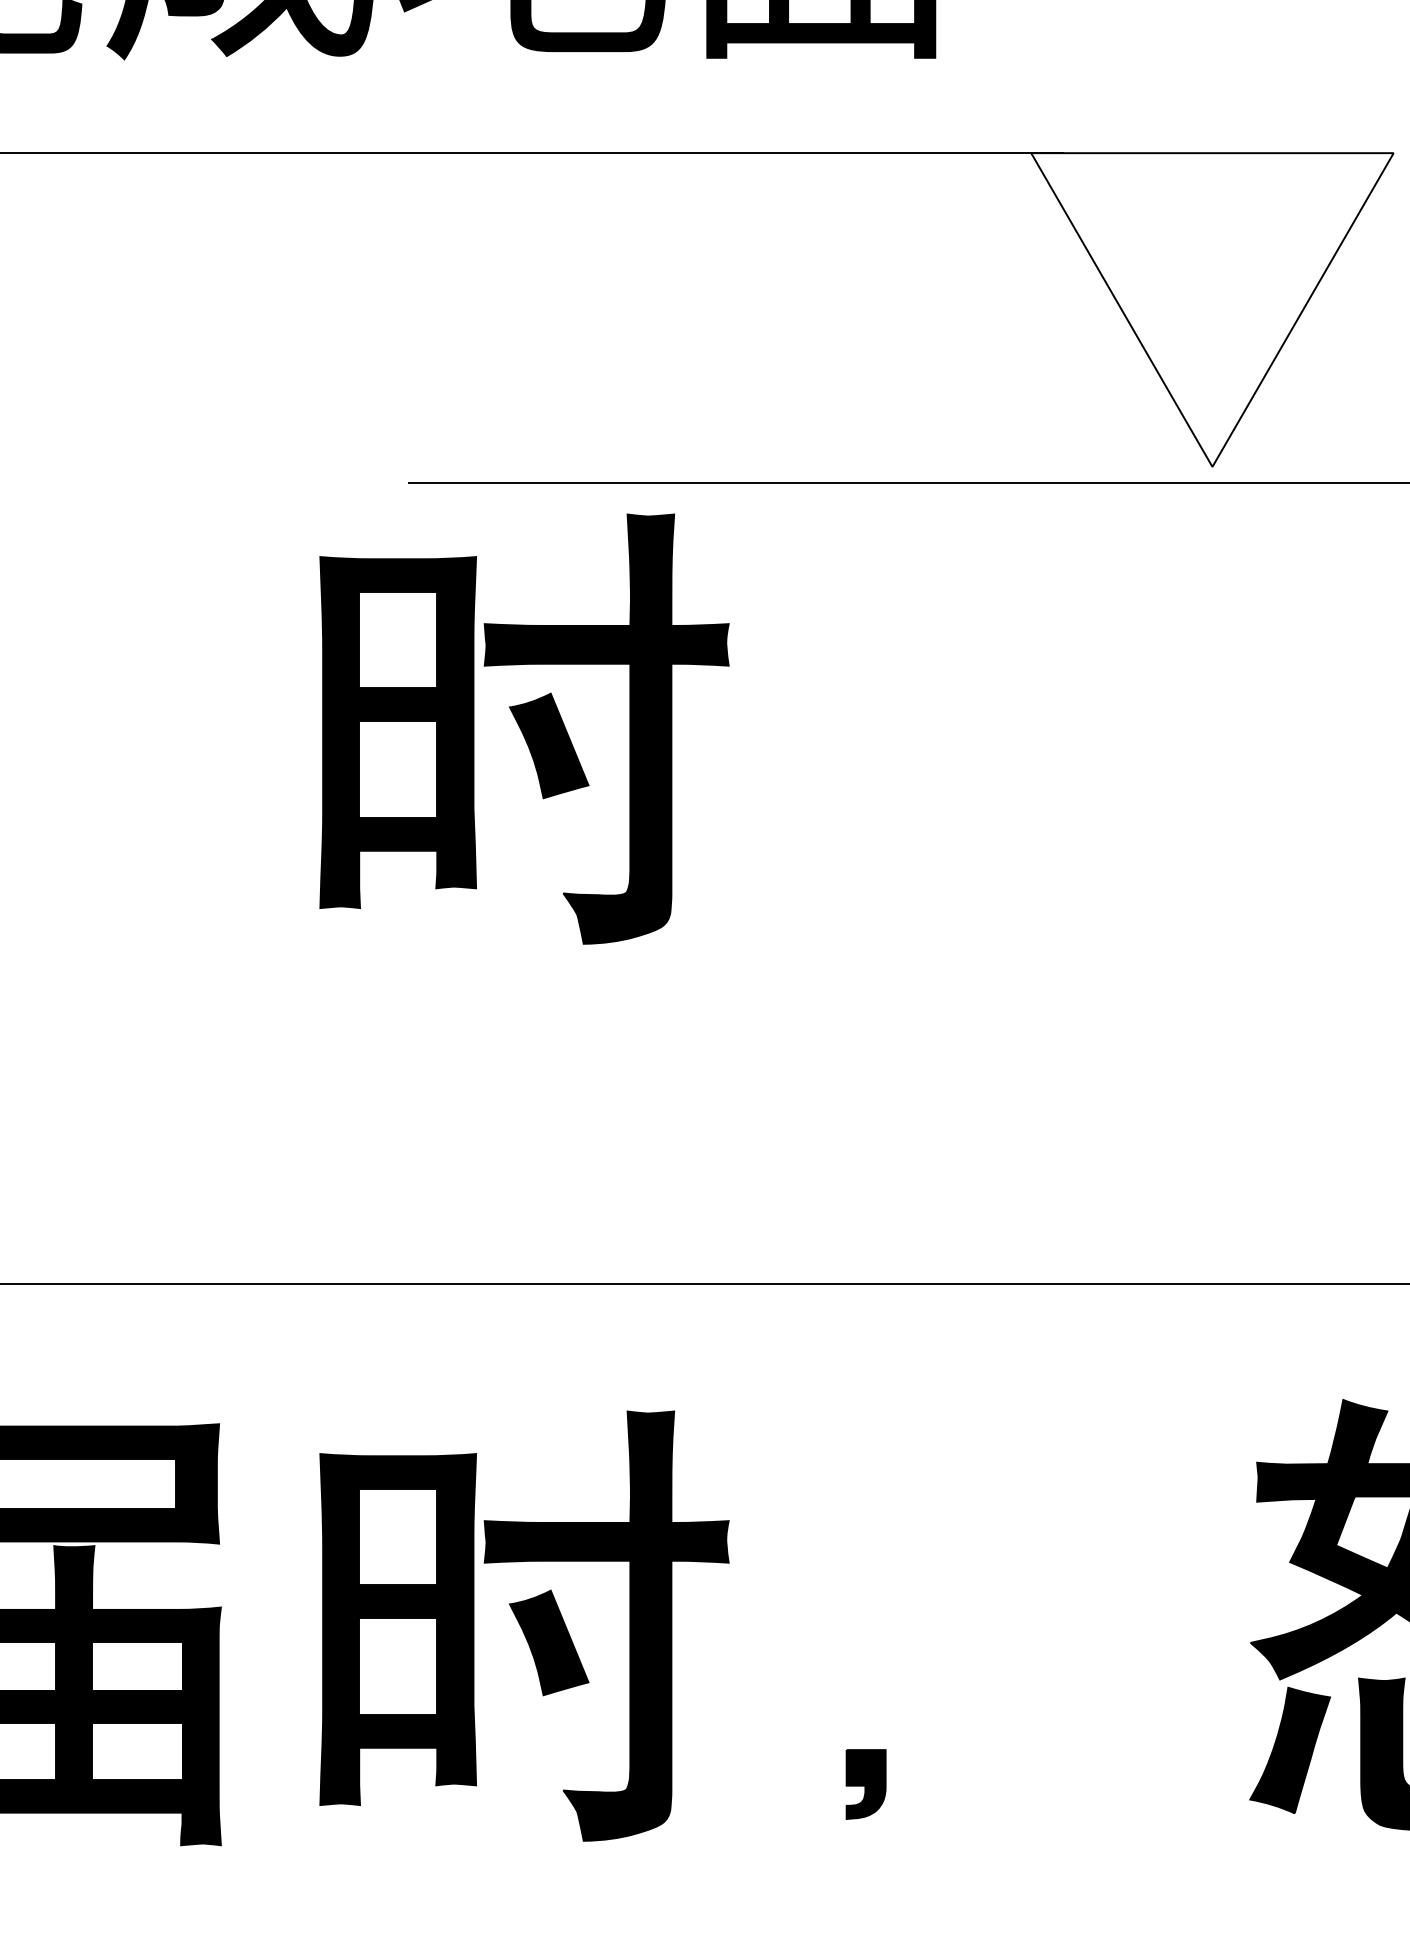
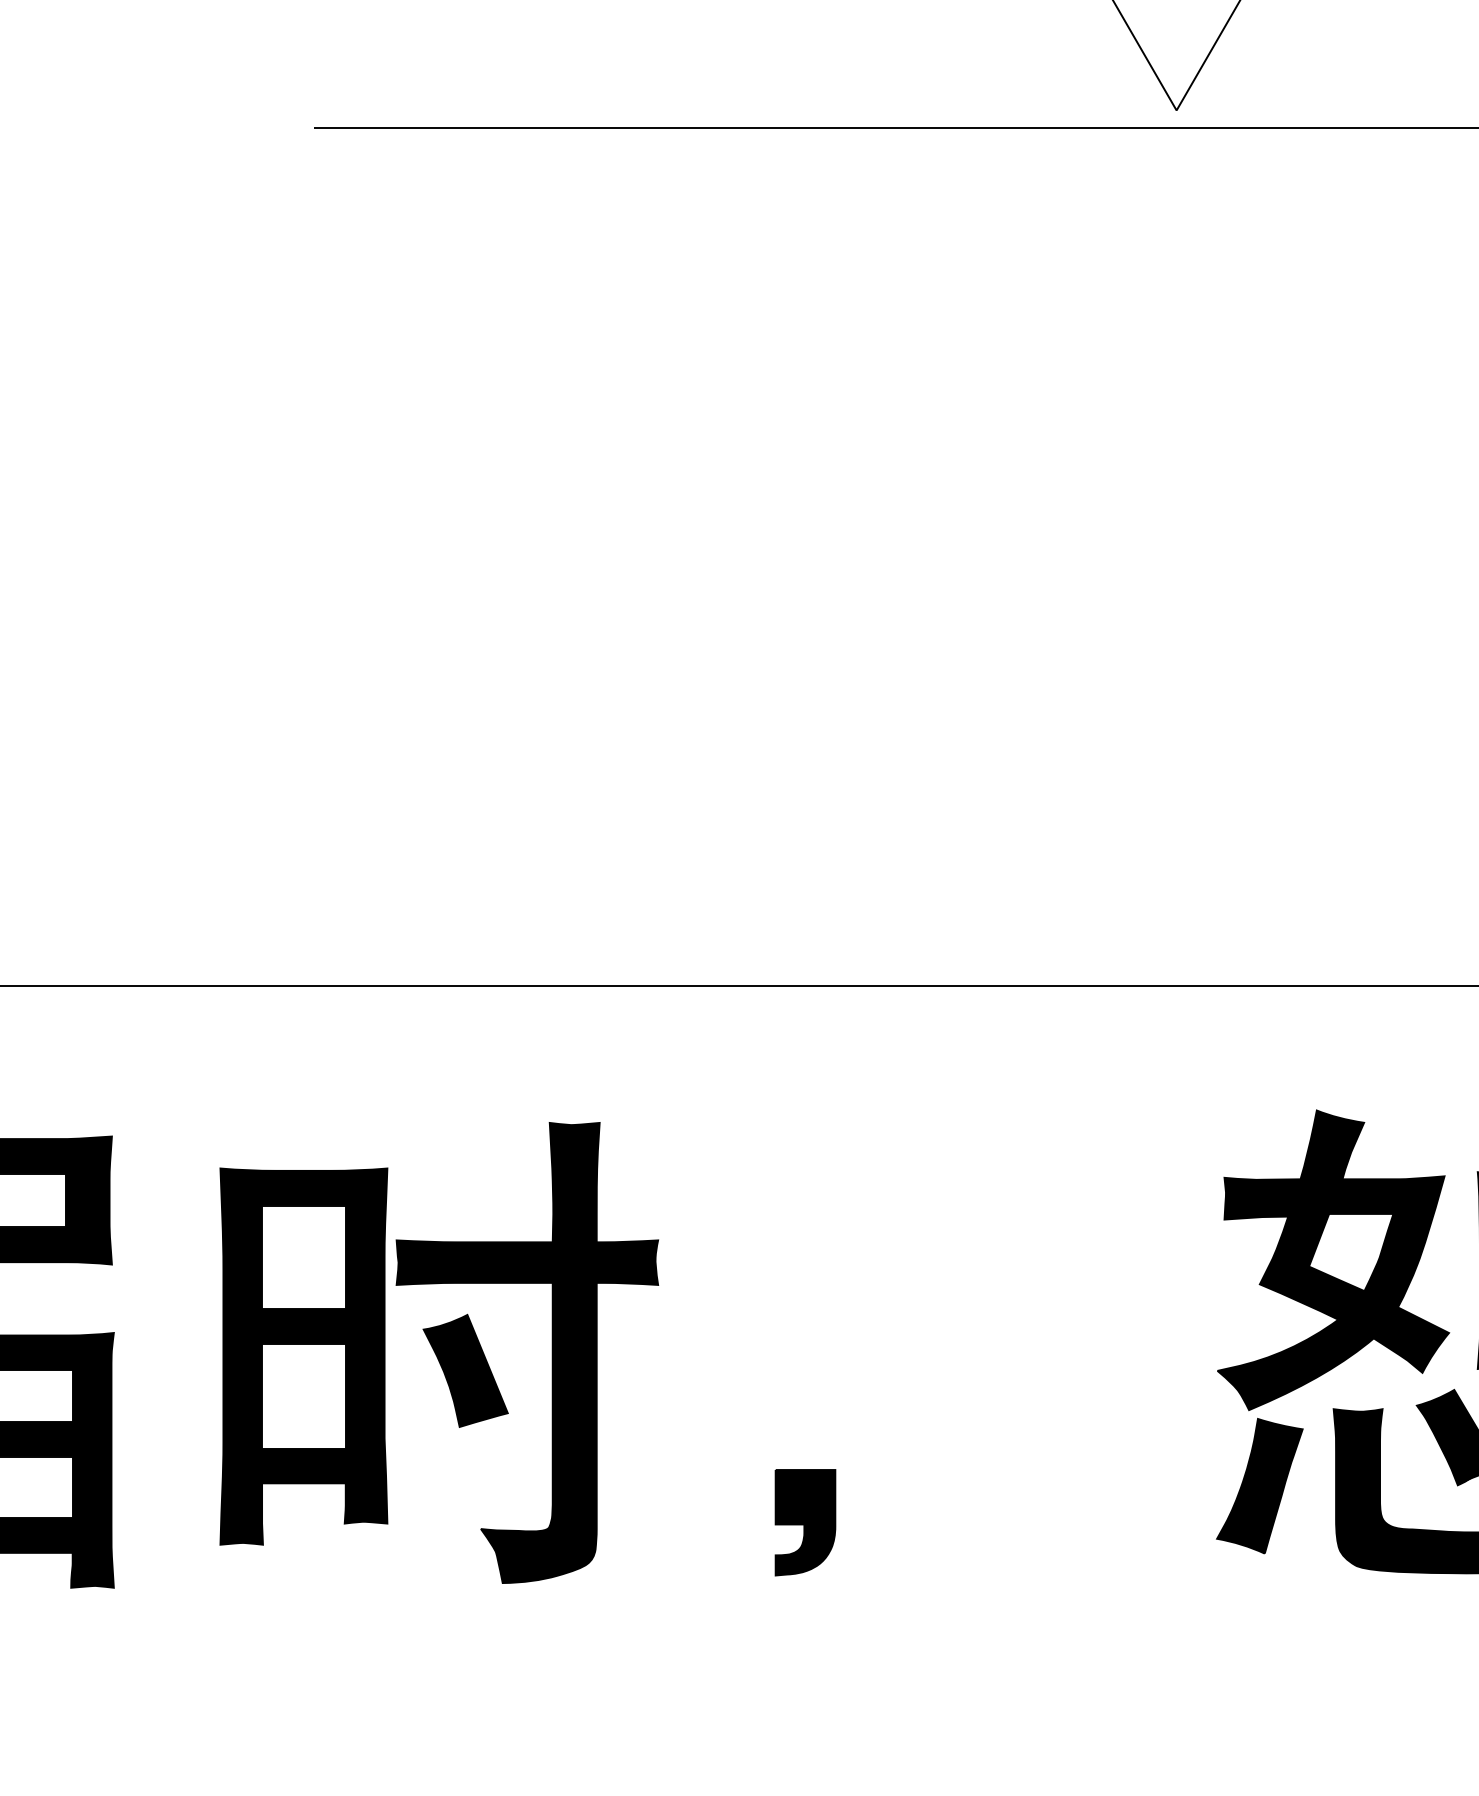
part: (524, 728) -> (439, 390), removed
part: (865, 1784) -> (804, 1522), size x1.43

